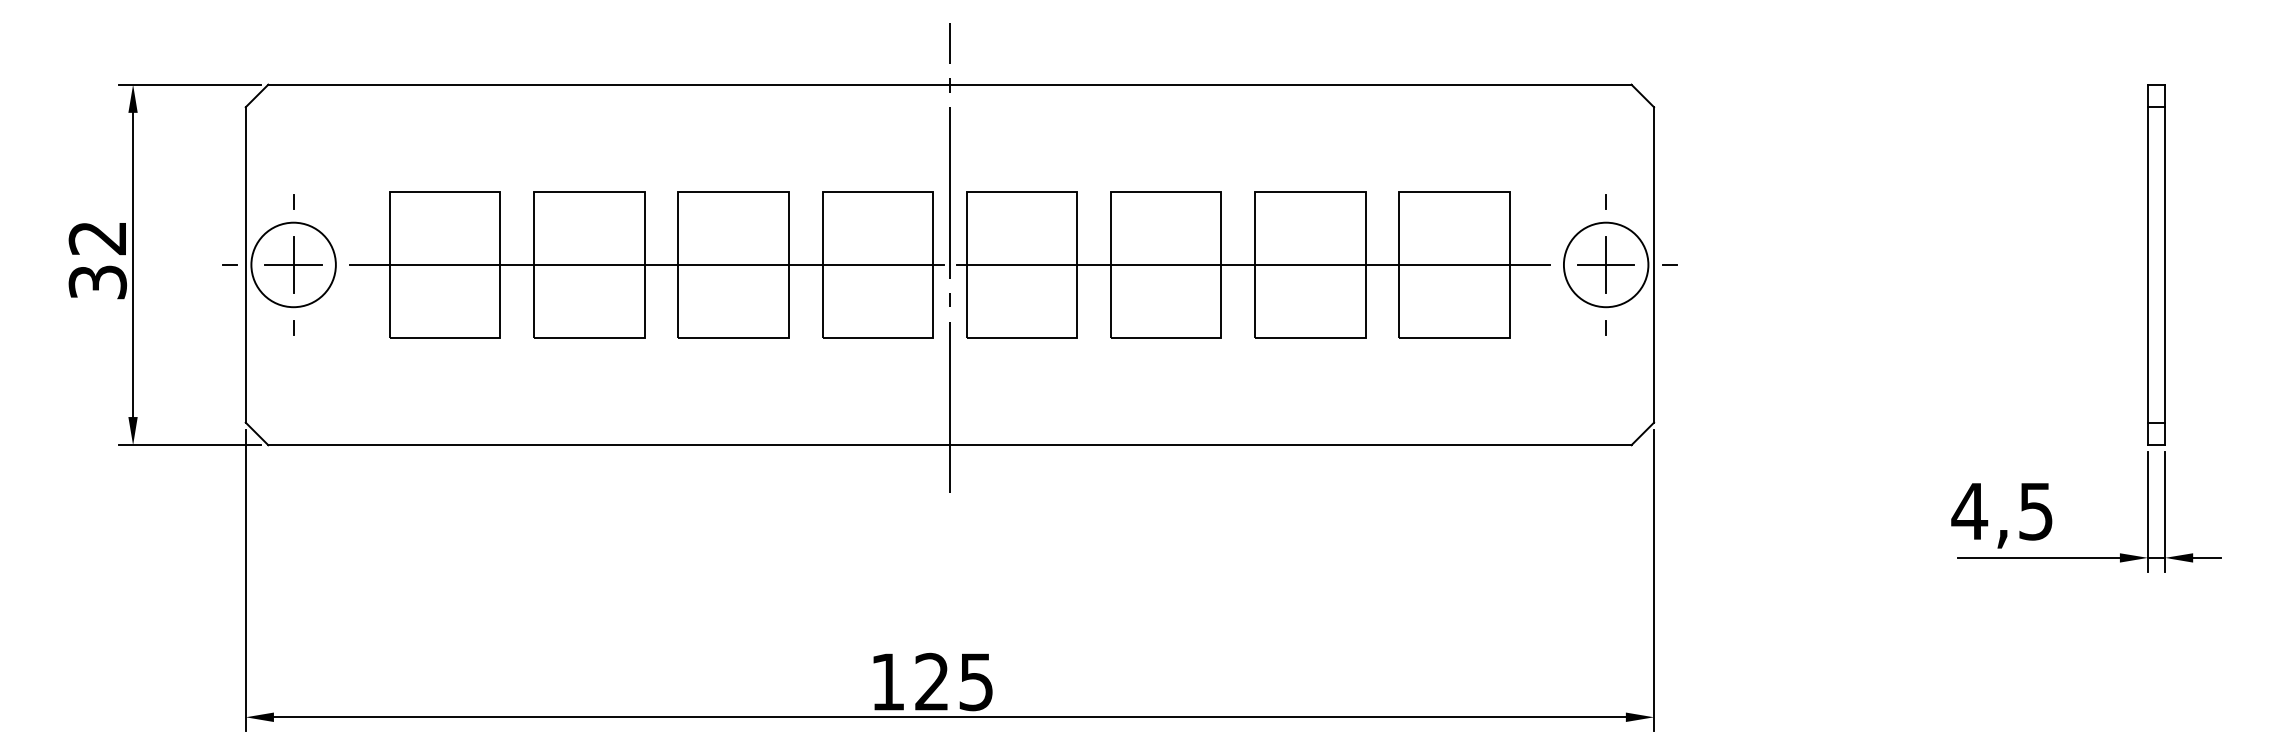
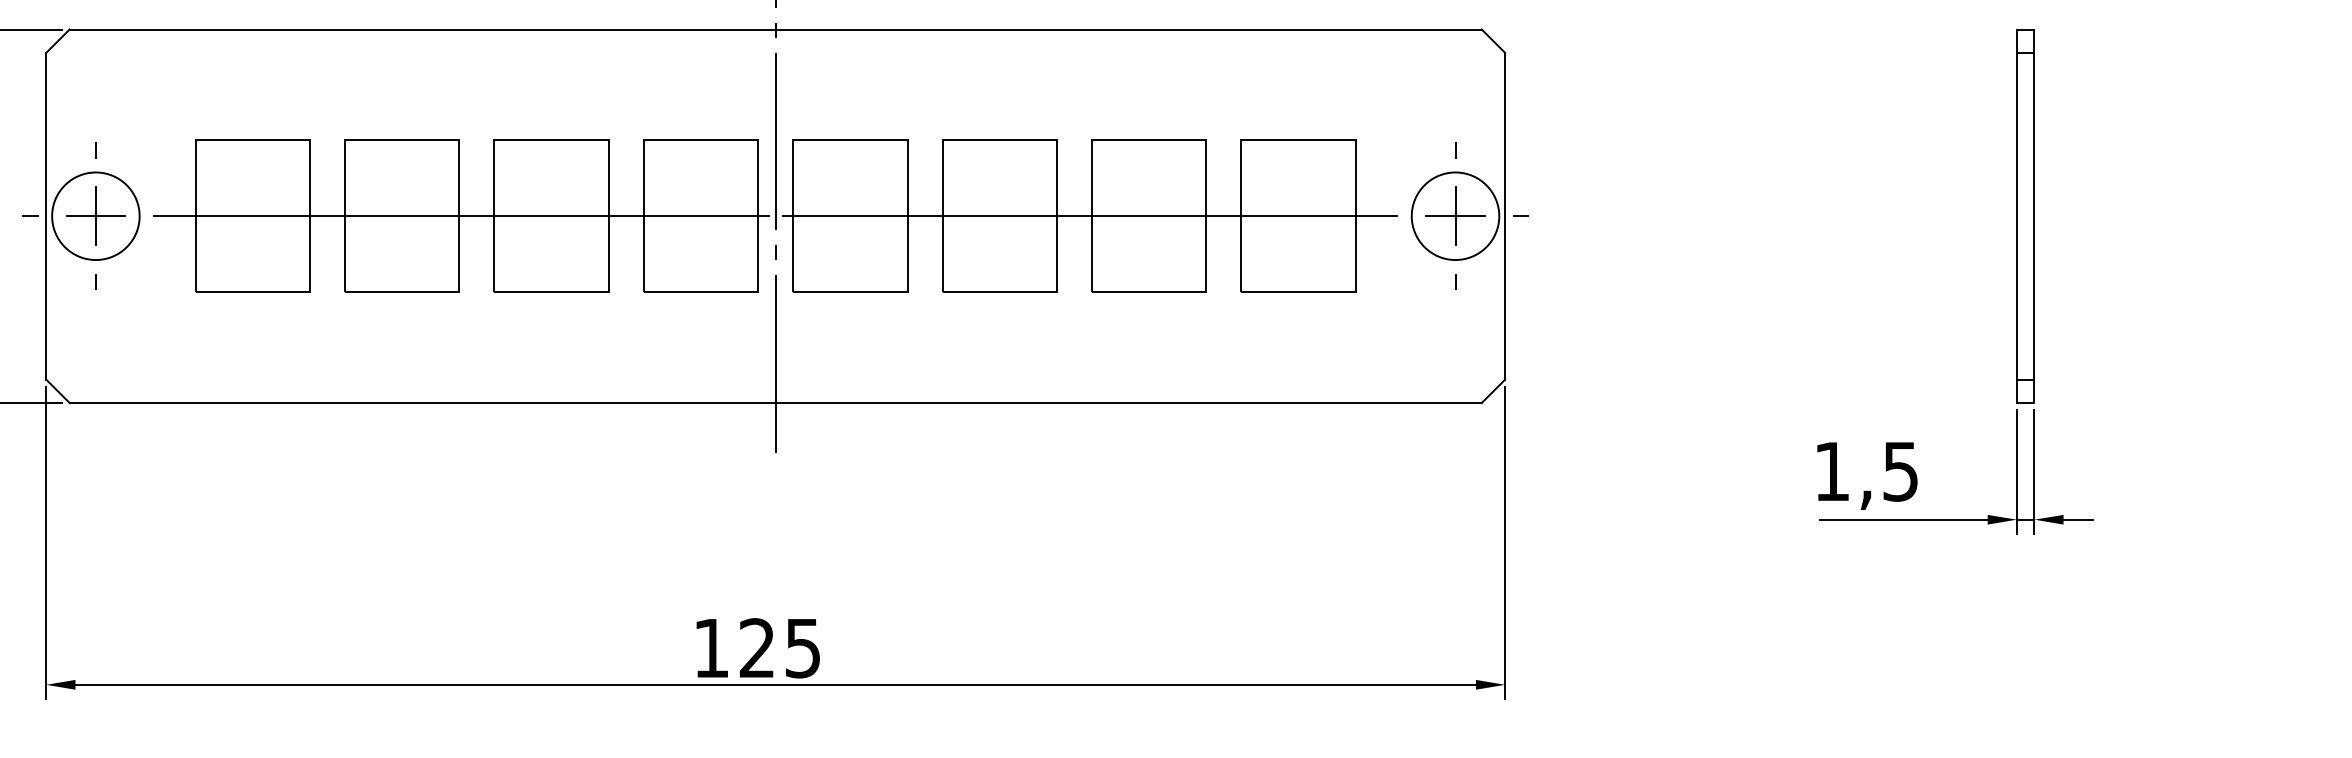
text: (1969, 511) -> (1831, 471), 4,5 -> 1,5

